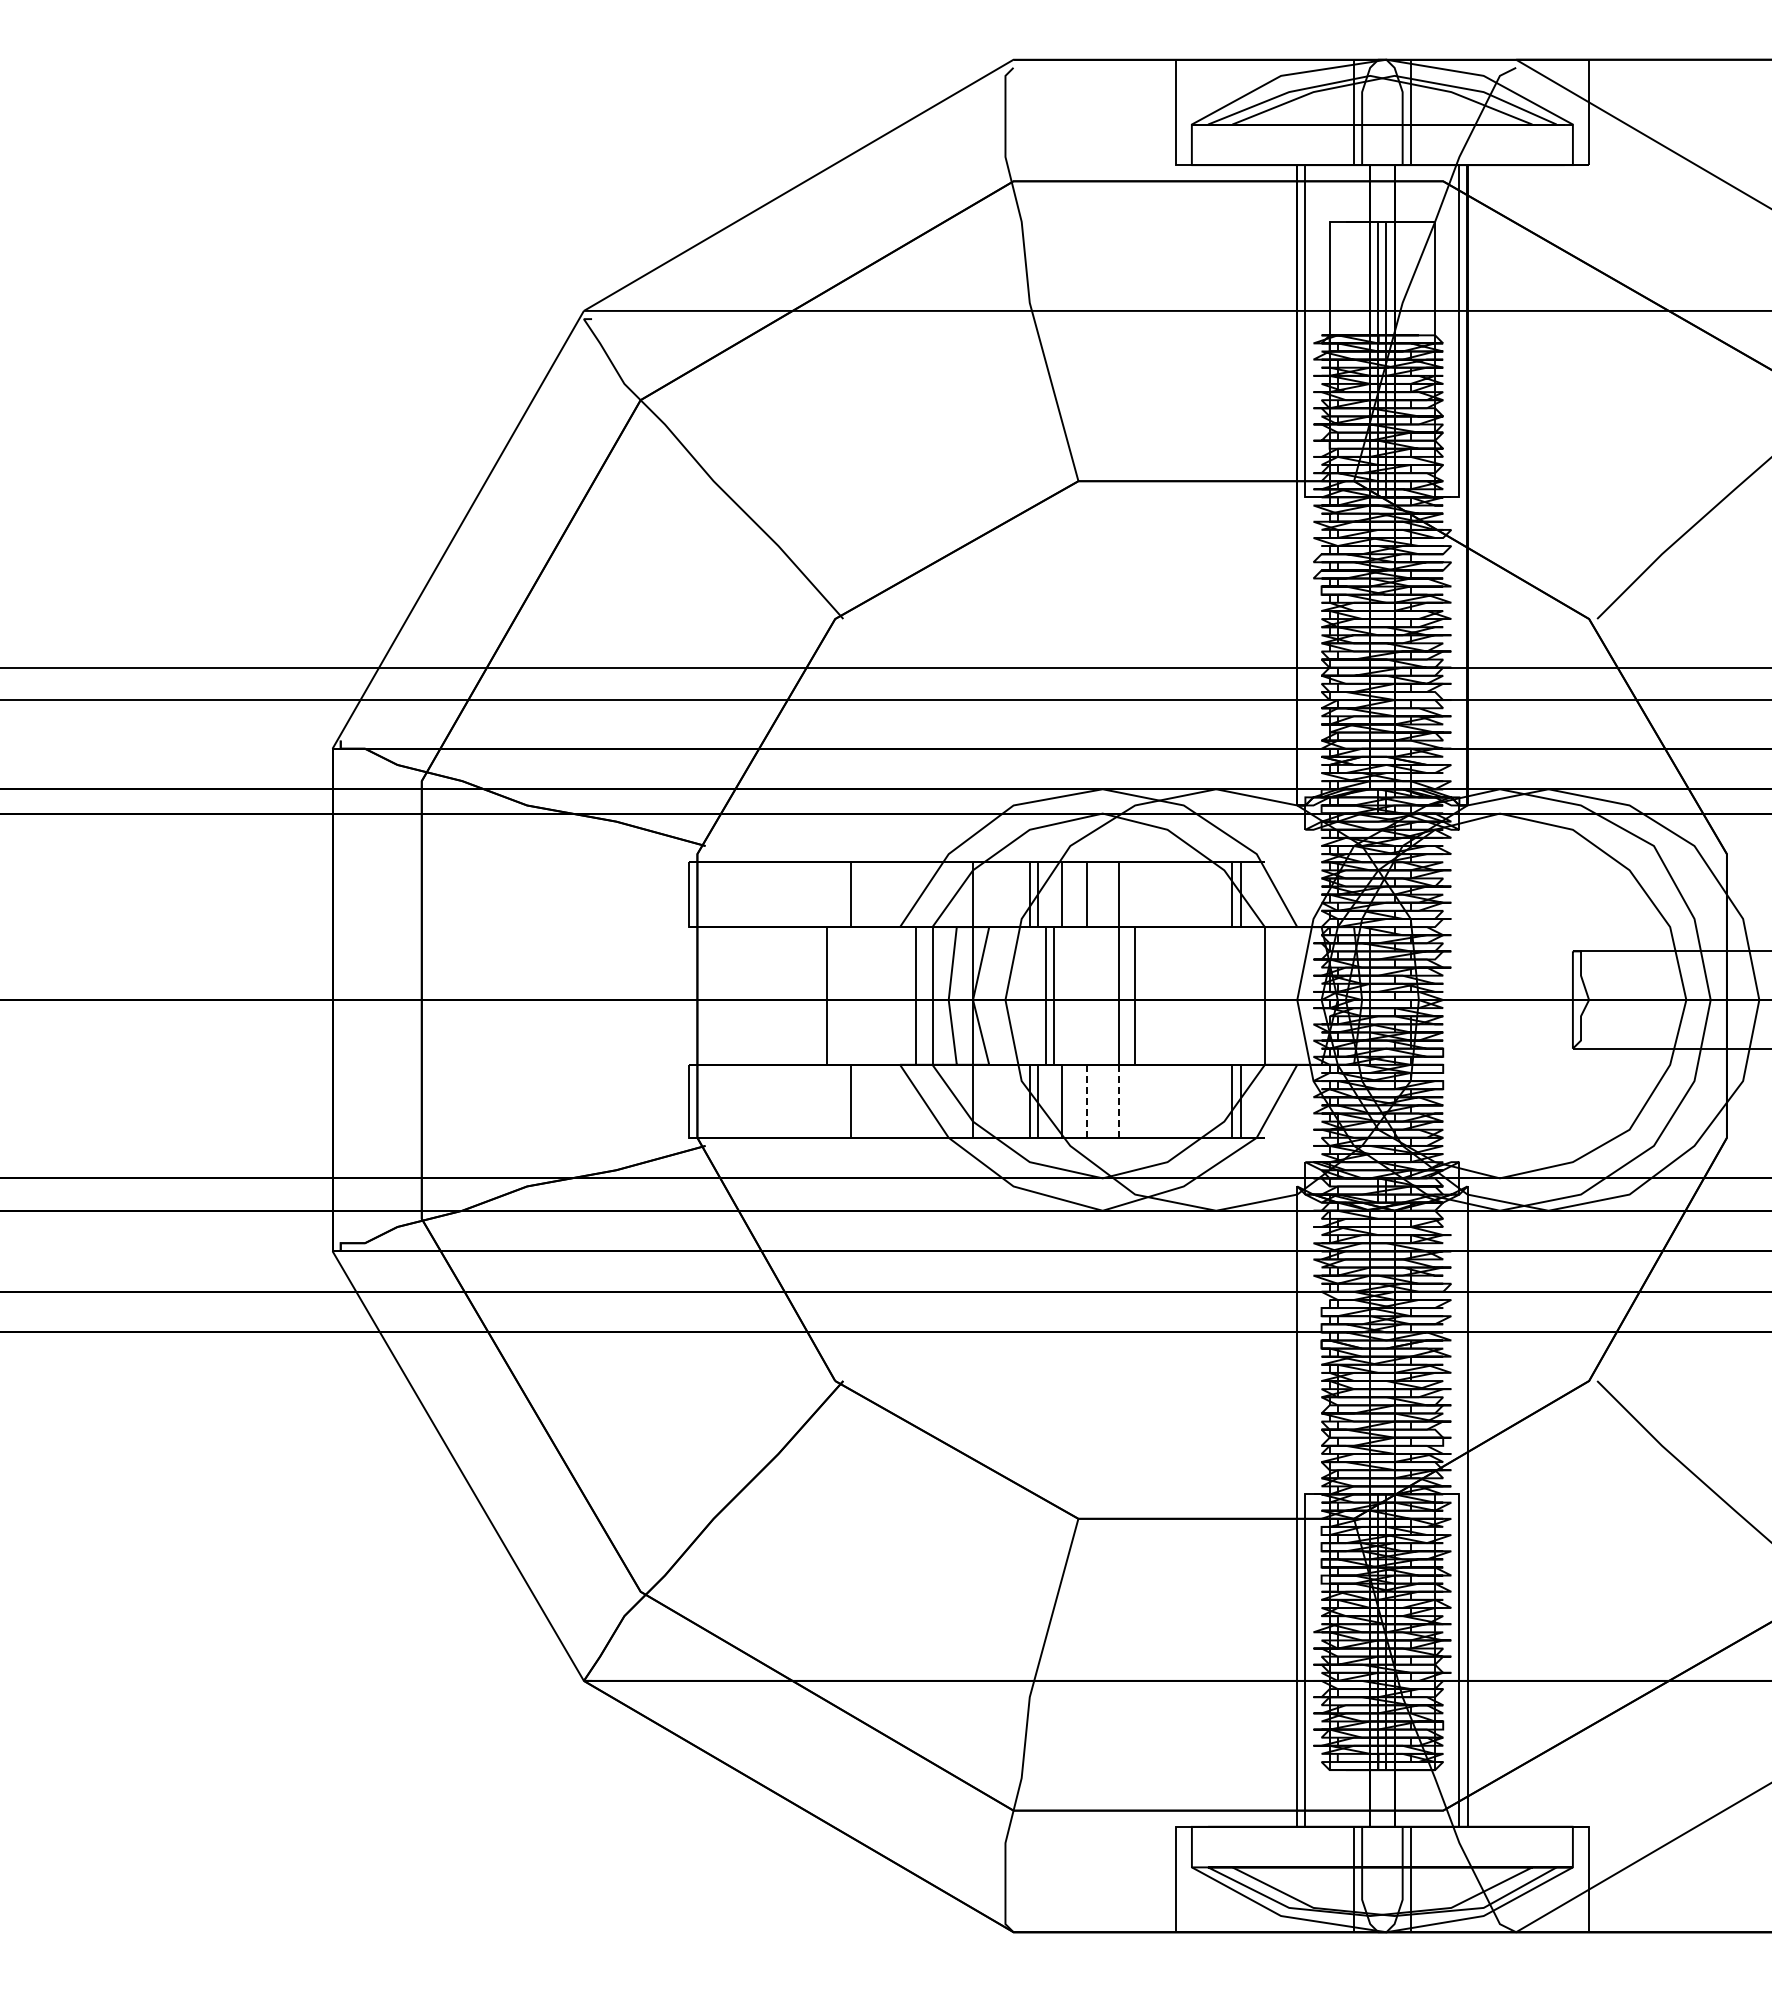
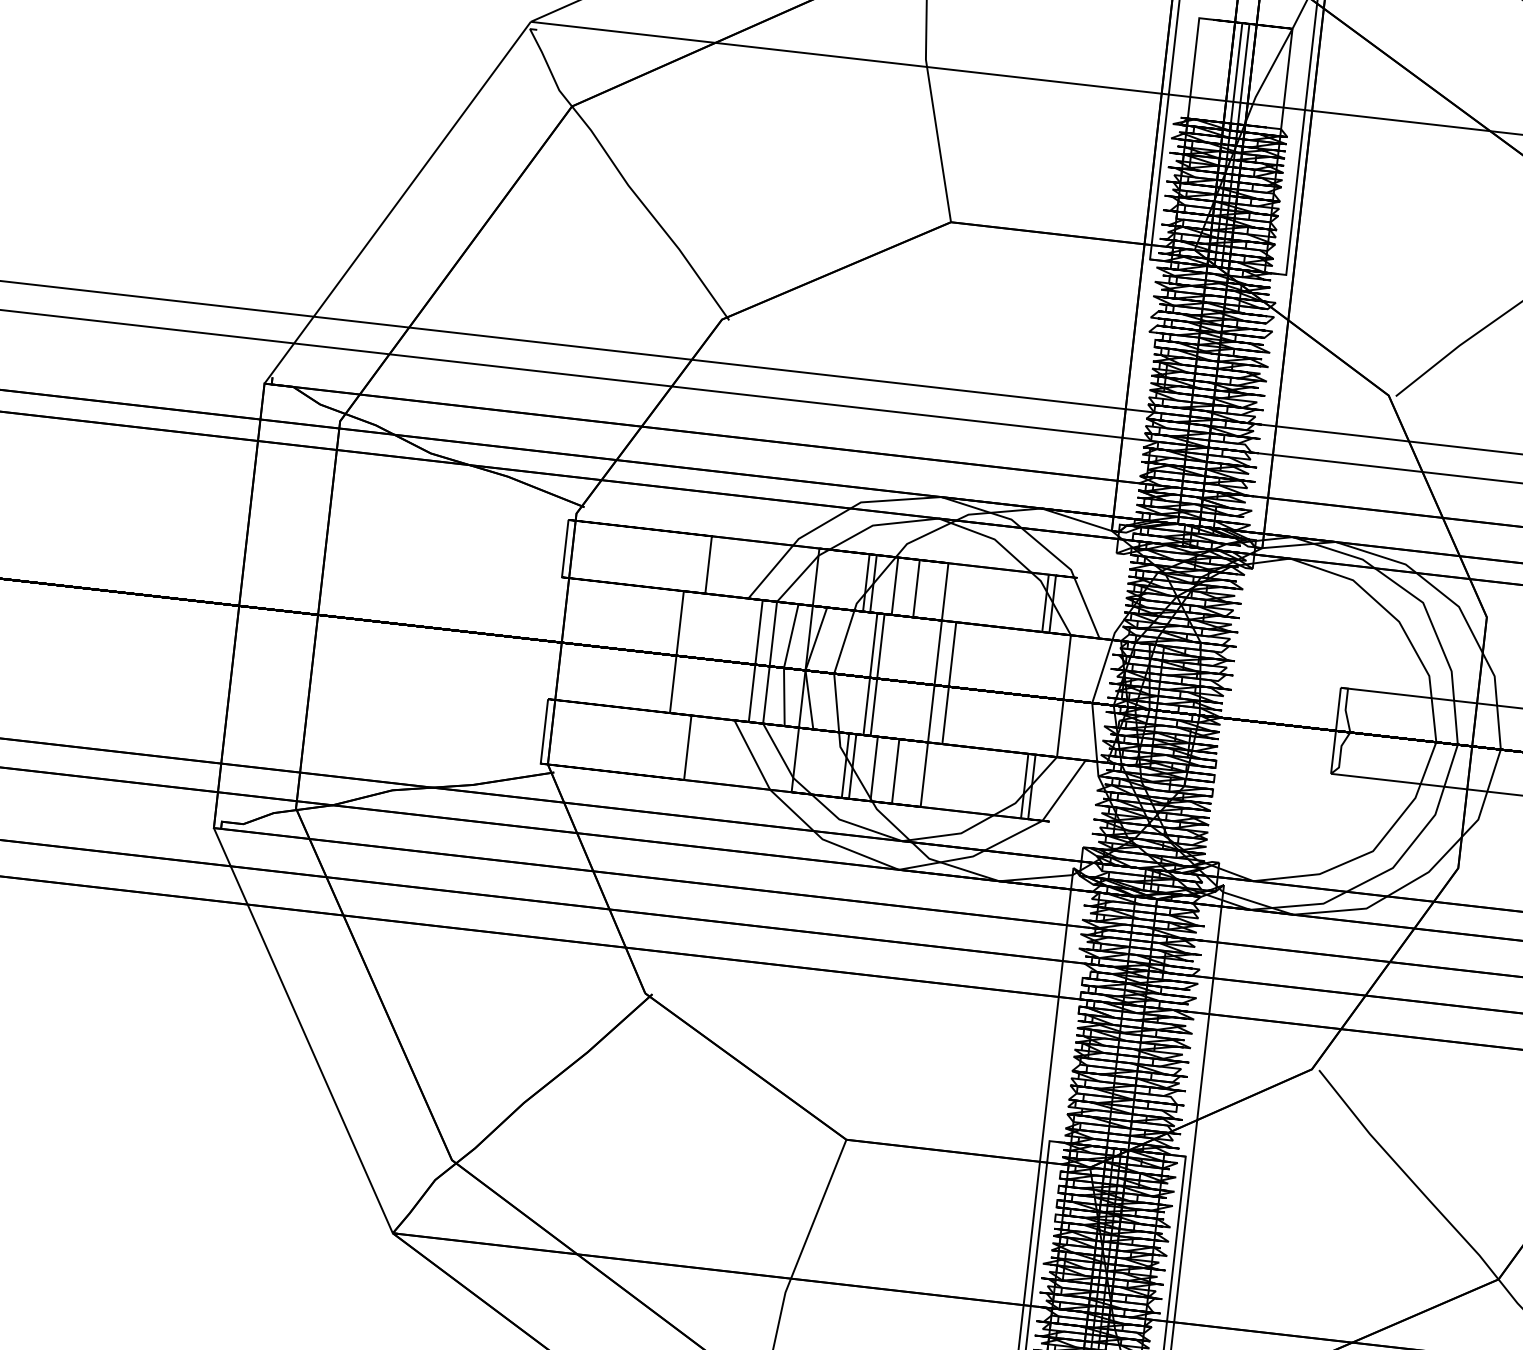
line: (1086, 1101) -> (895, 771), dashed -> solid
line: (1118, 1101) -> (923, 774), dashed -> solid

